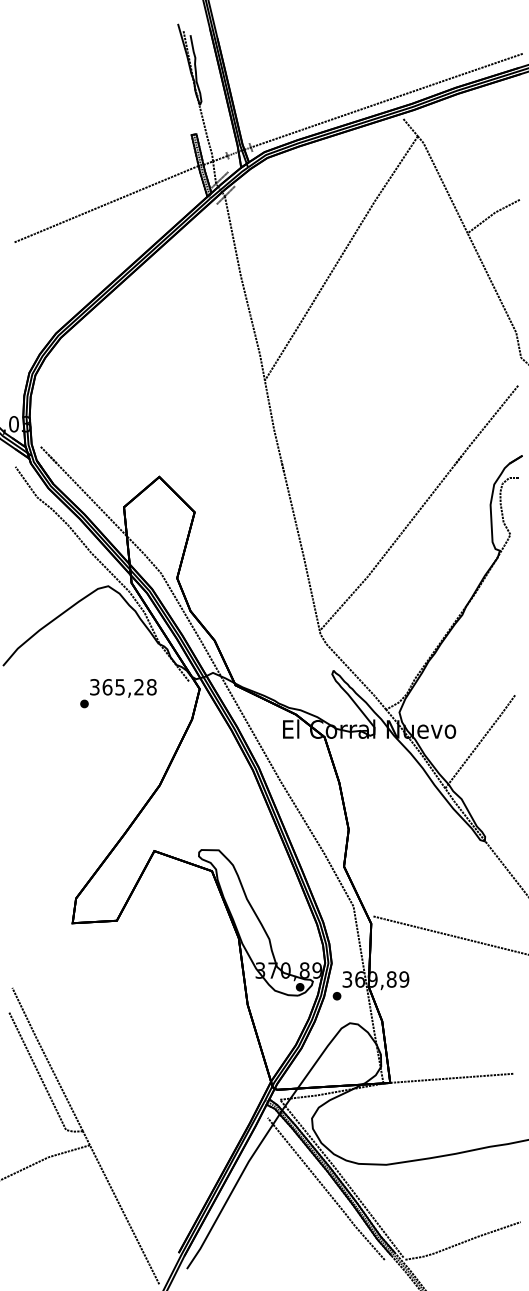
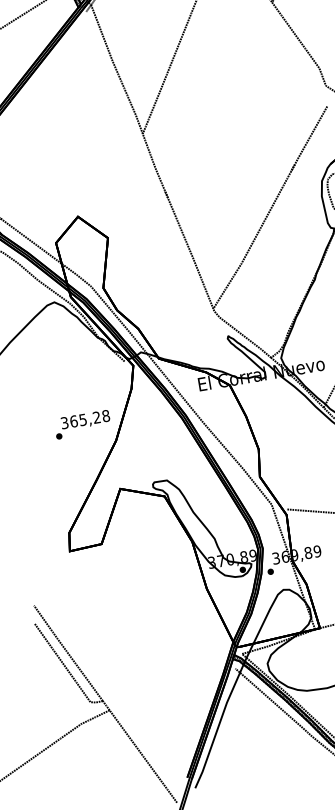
text: (118, 693) -> (82, 424), moved

